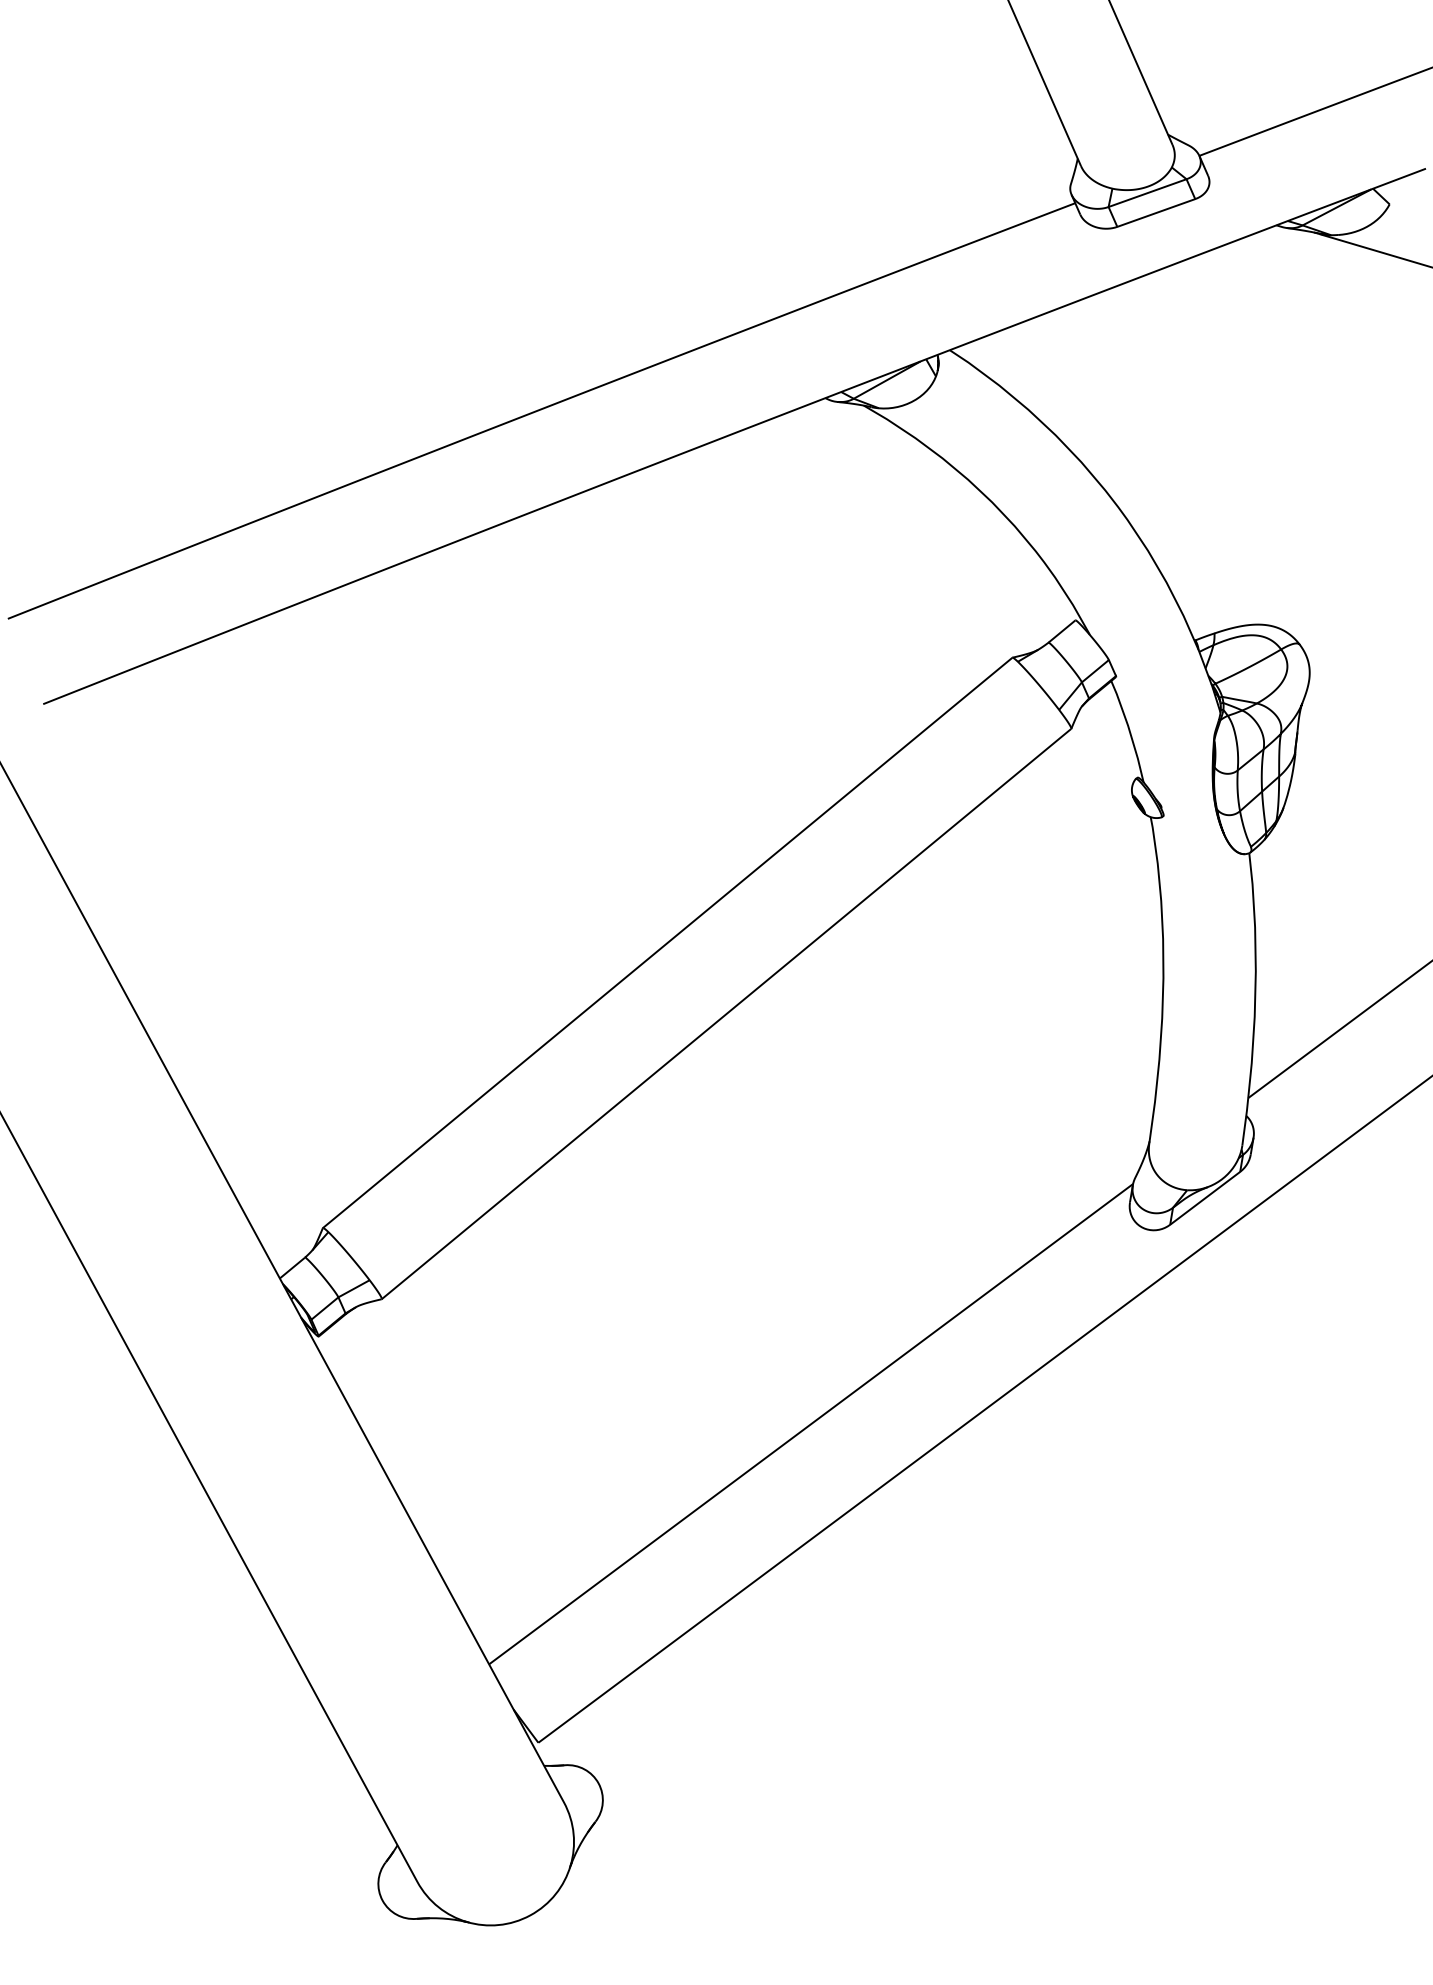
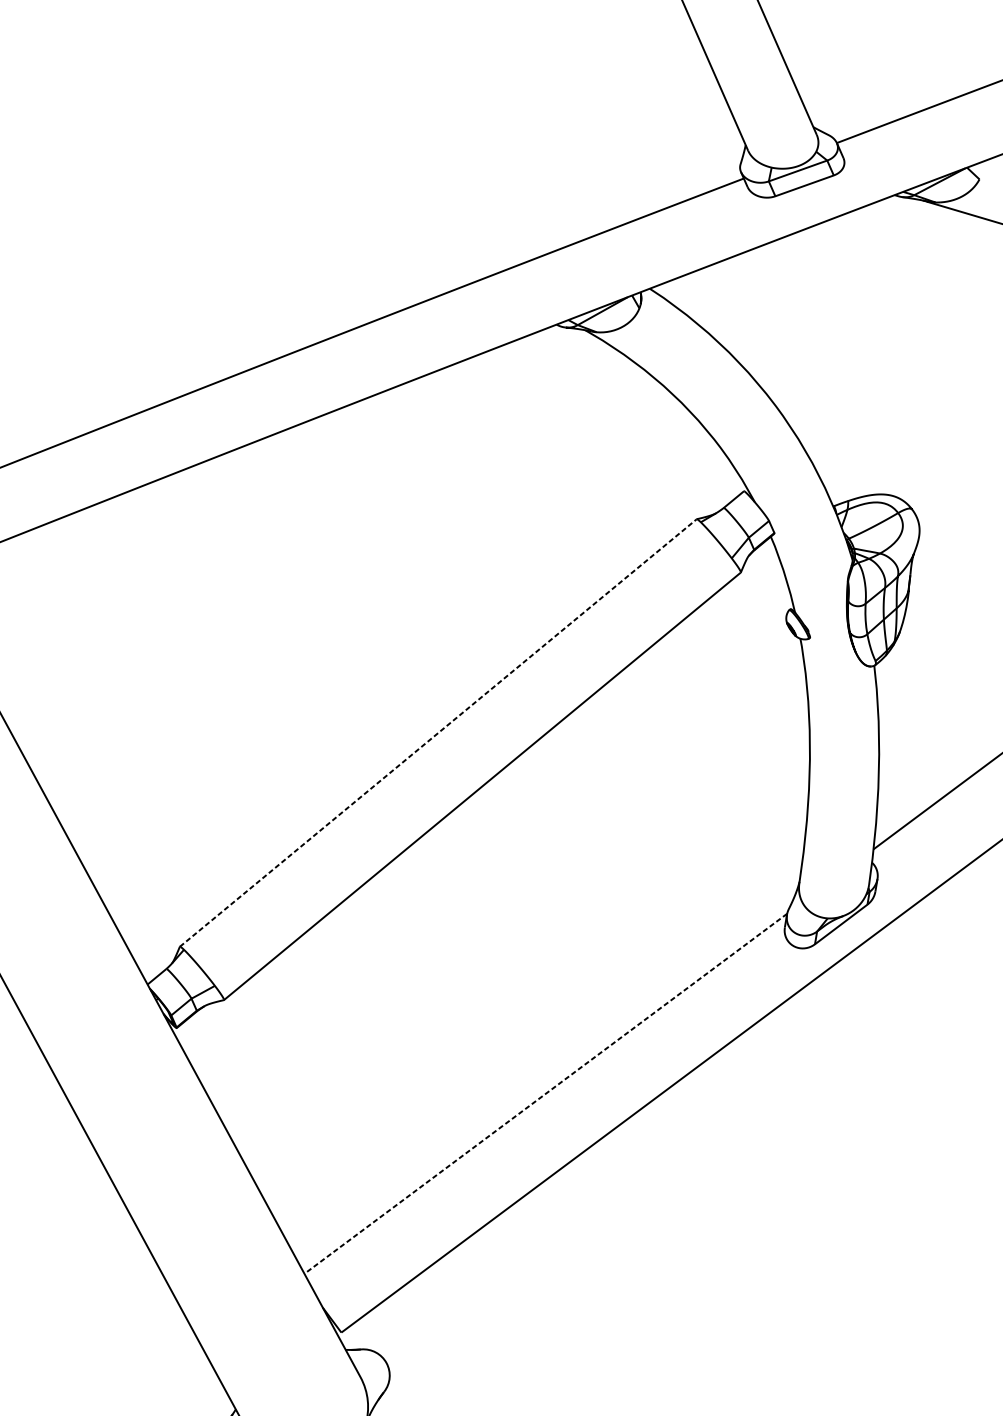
line: (668, 942) -> (438, 732), solid -> dashed
line: (811, 1424) -> (546, 1094), solid -> dashed

